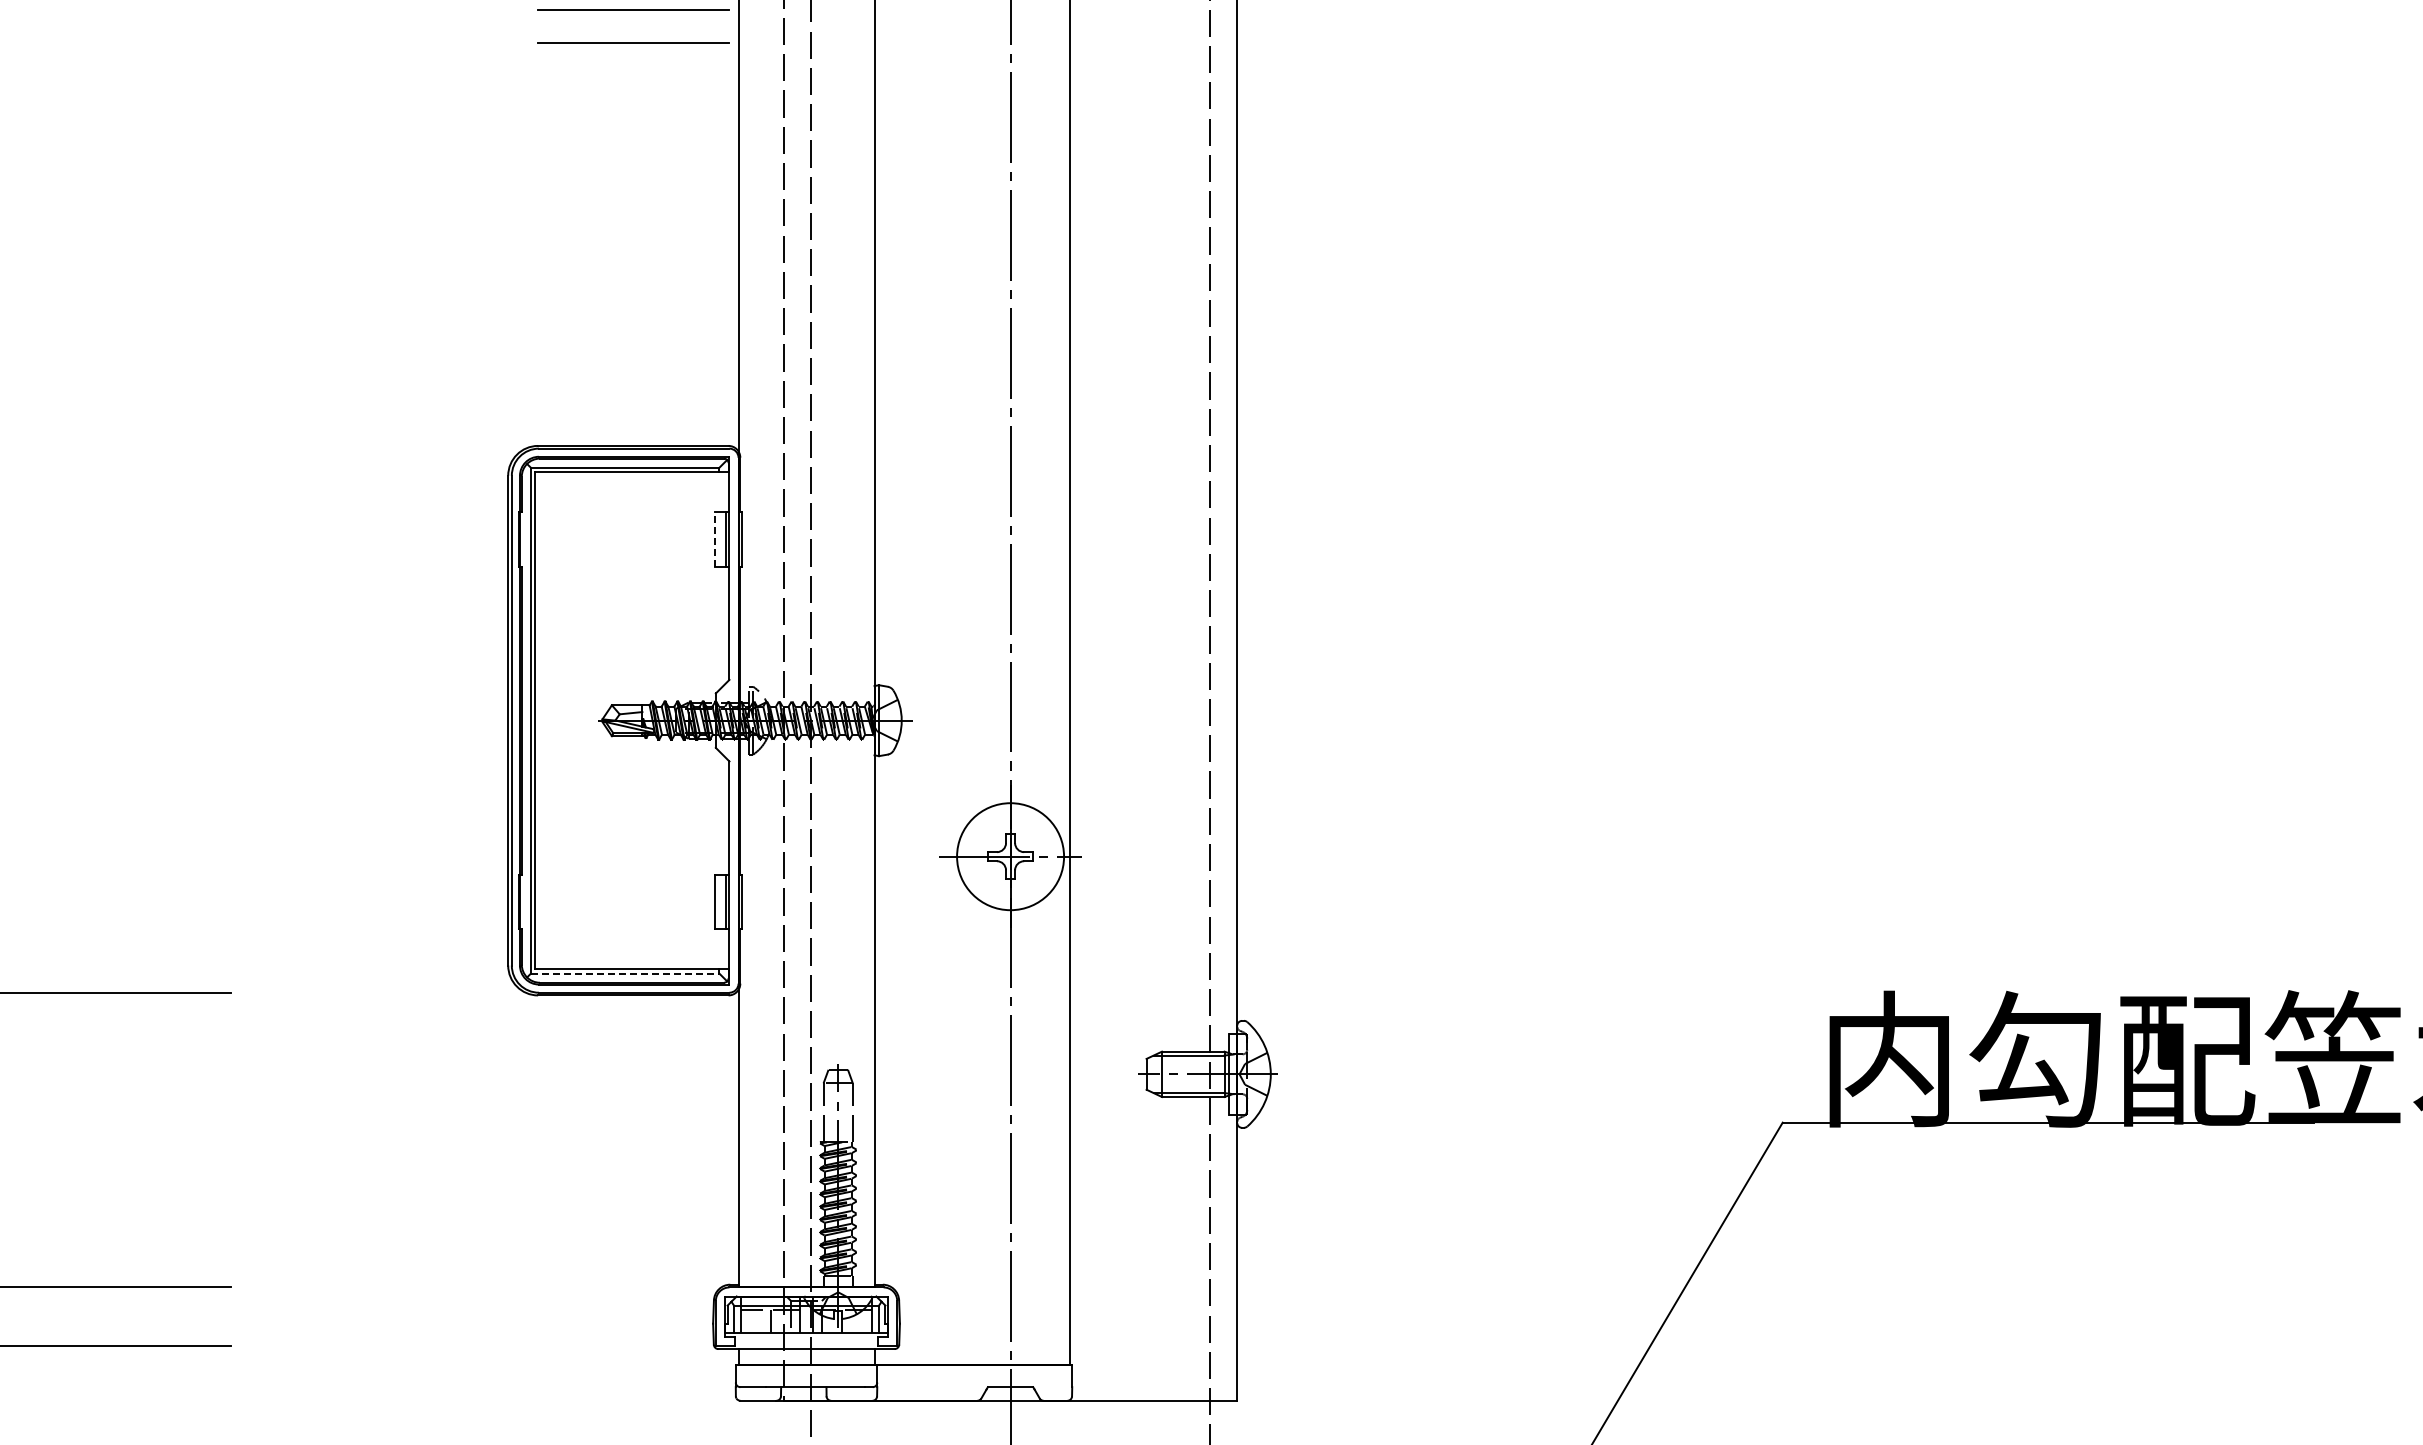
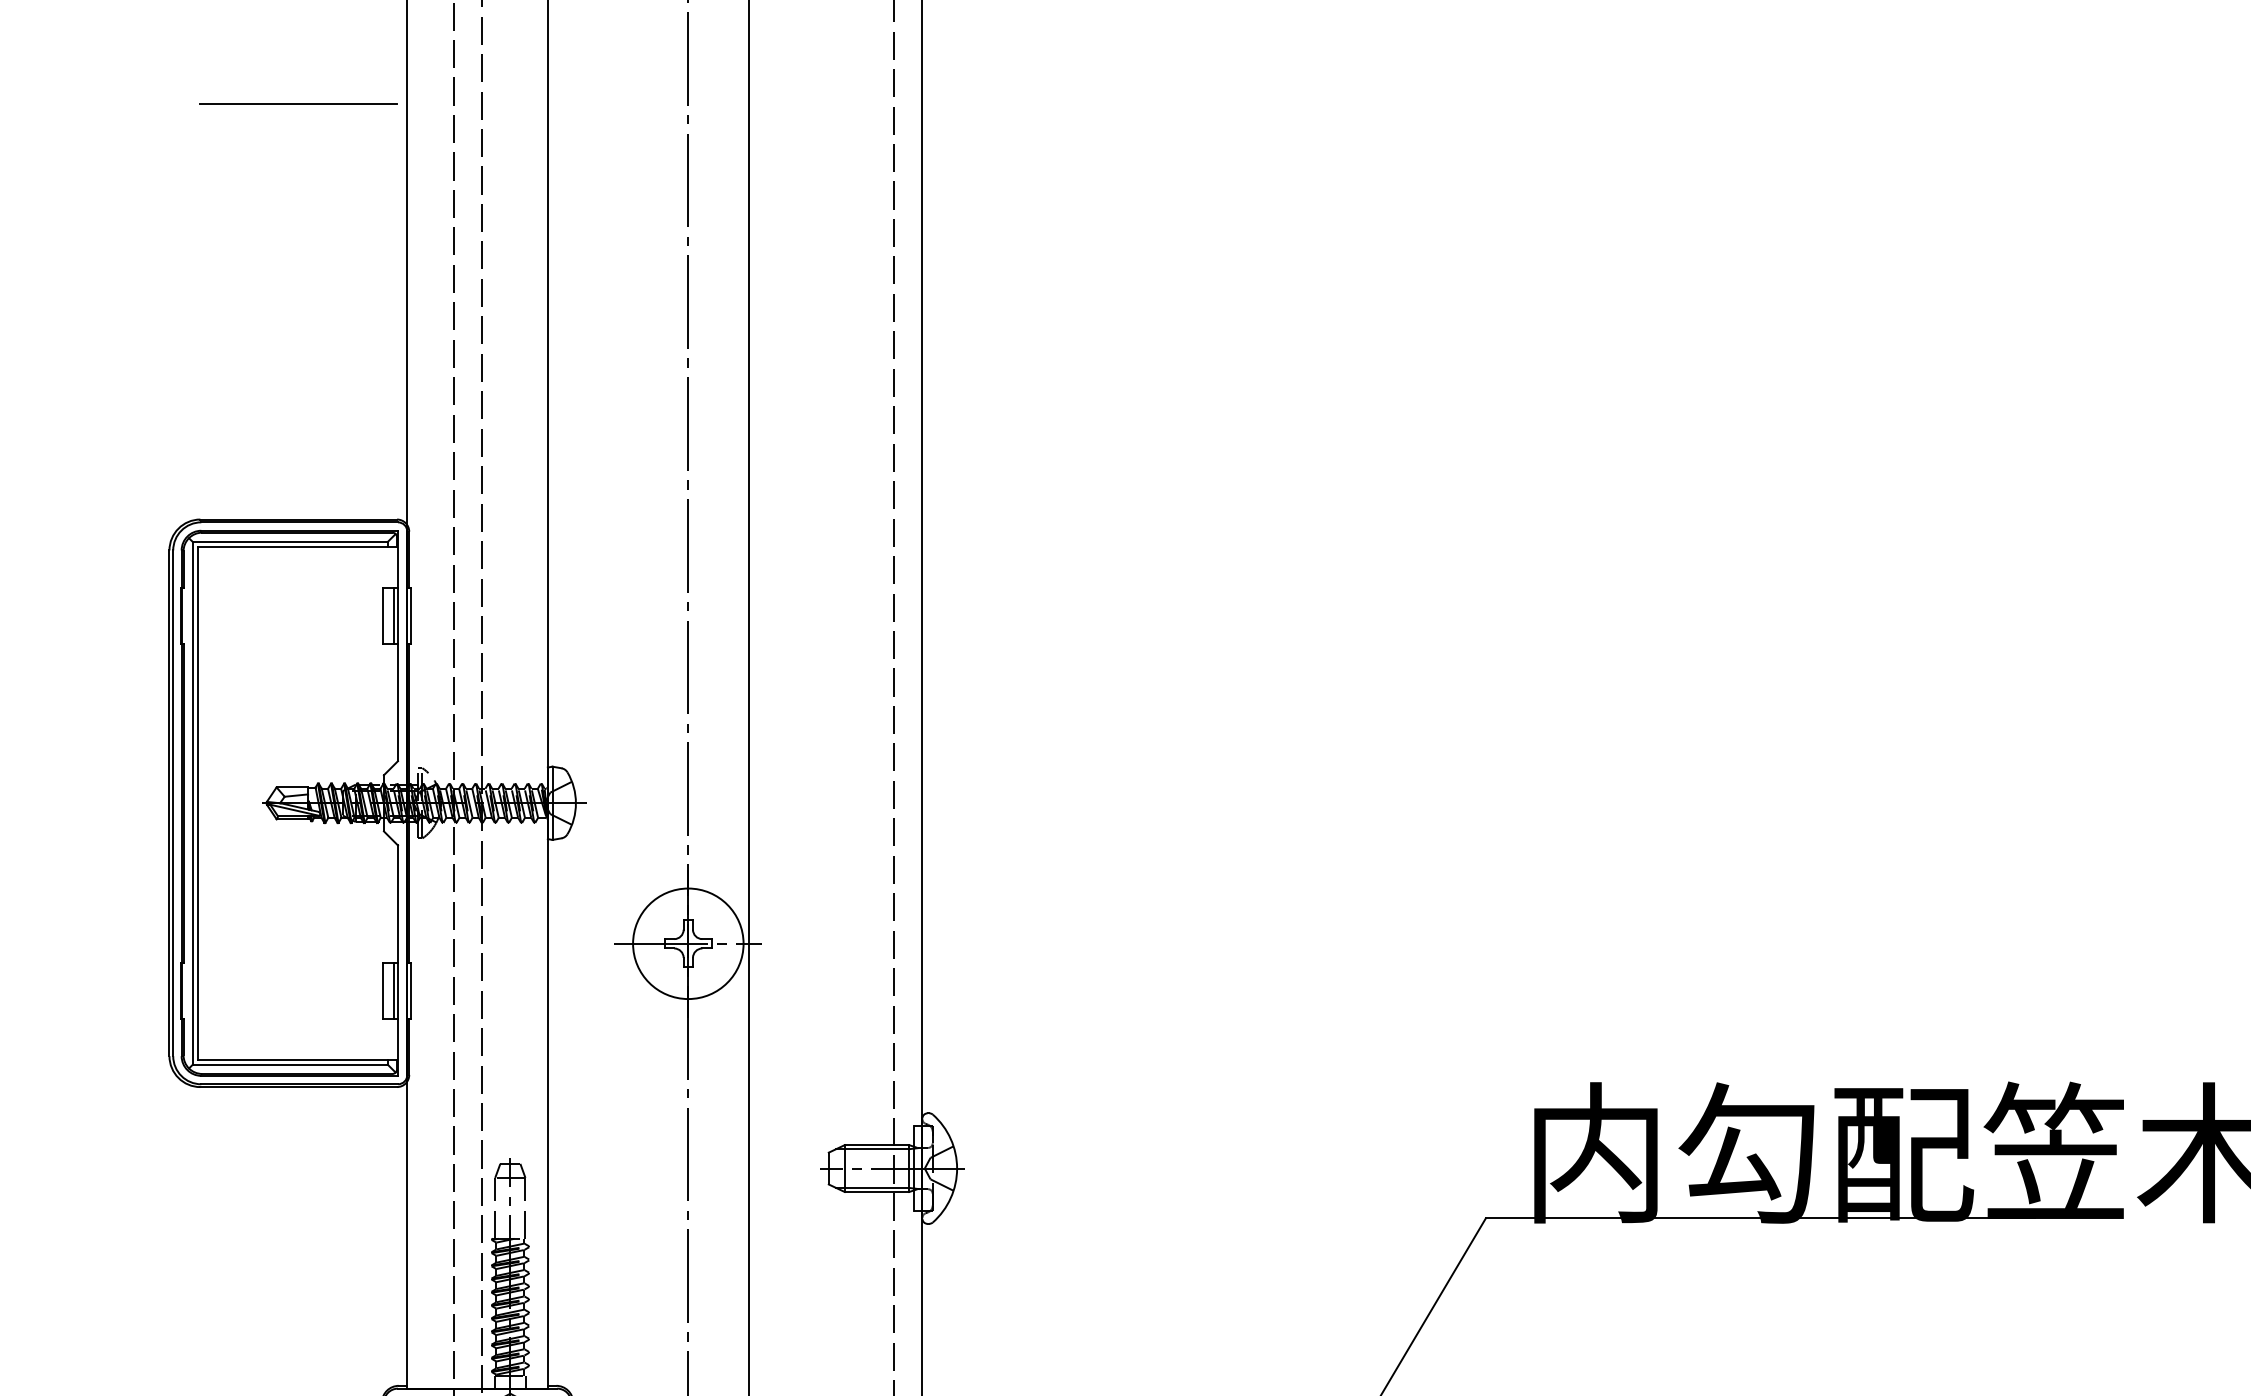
line: (633, 9) -> (298, 68), removed
line: (714, 538) -> (382, 615), dashed -> solid
line: (625, 973) -> (290, 1064), dashed -> solid

